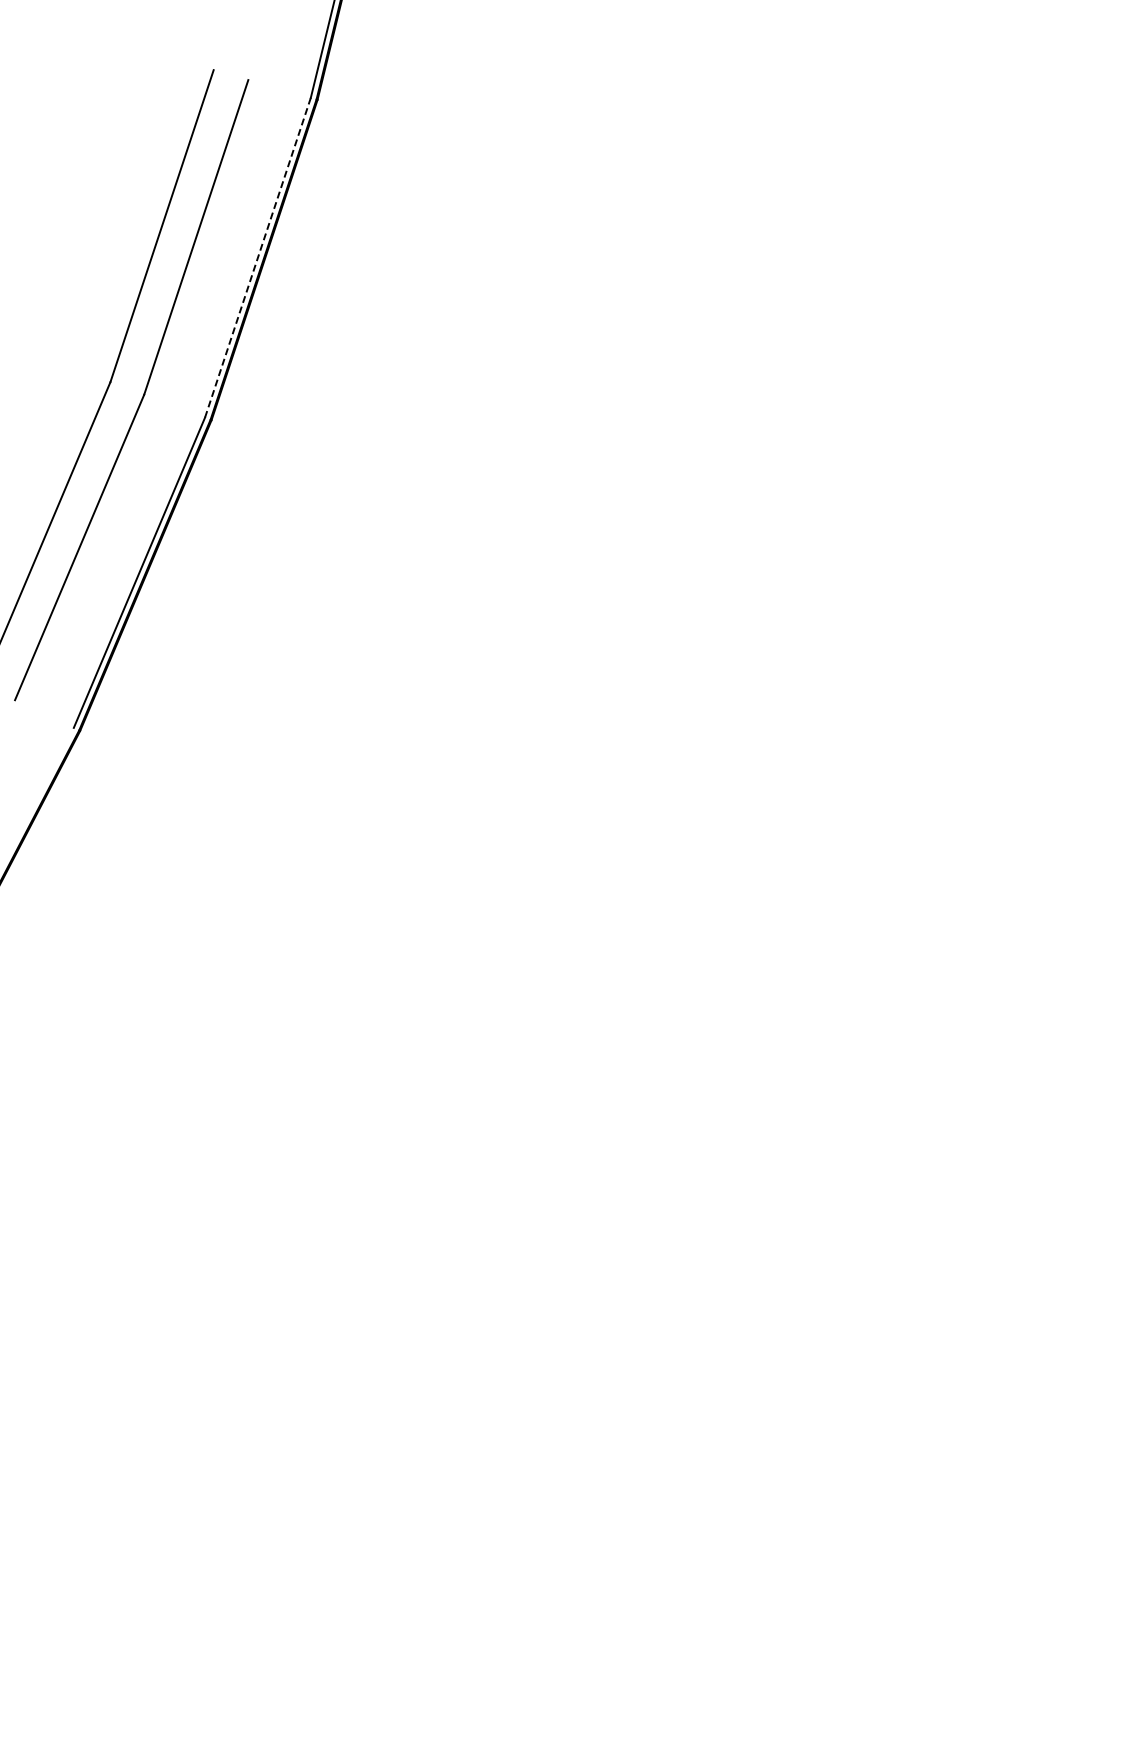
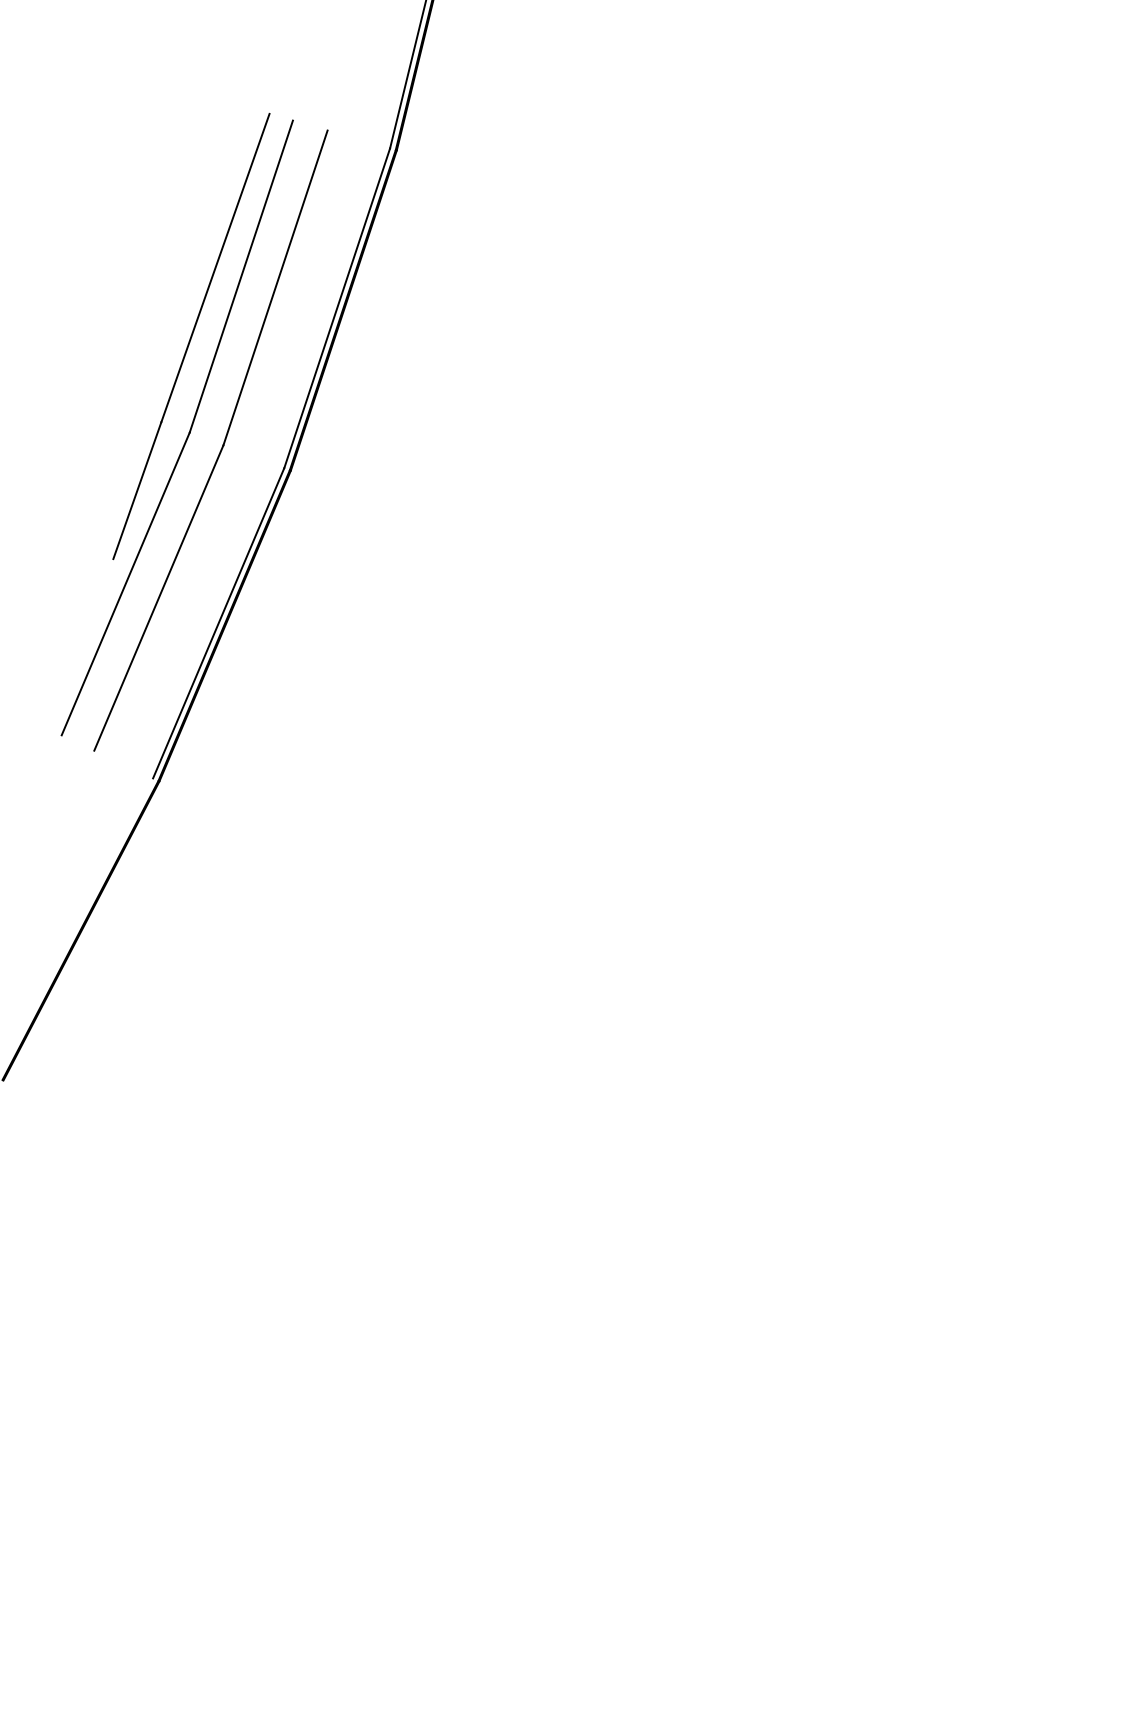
line: (258, 257) -> (337, 307), dashed -> solid
line: (112, 285) -> (191, 335), added

